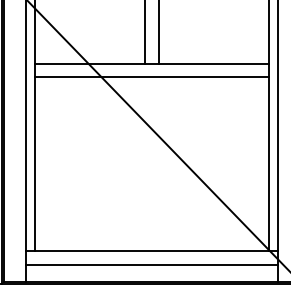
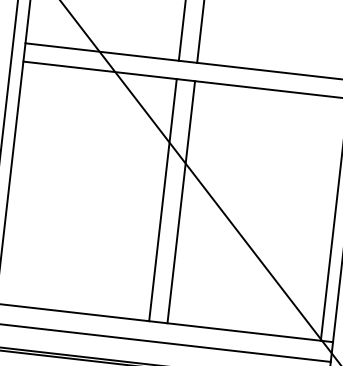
line: (145, 163) -> (163, 199), added
line: (158, 163) -> (181, 201), added

